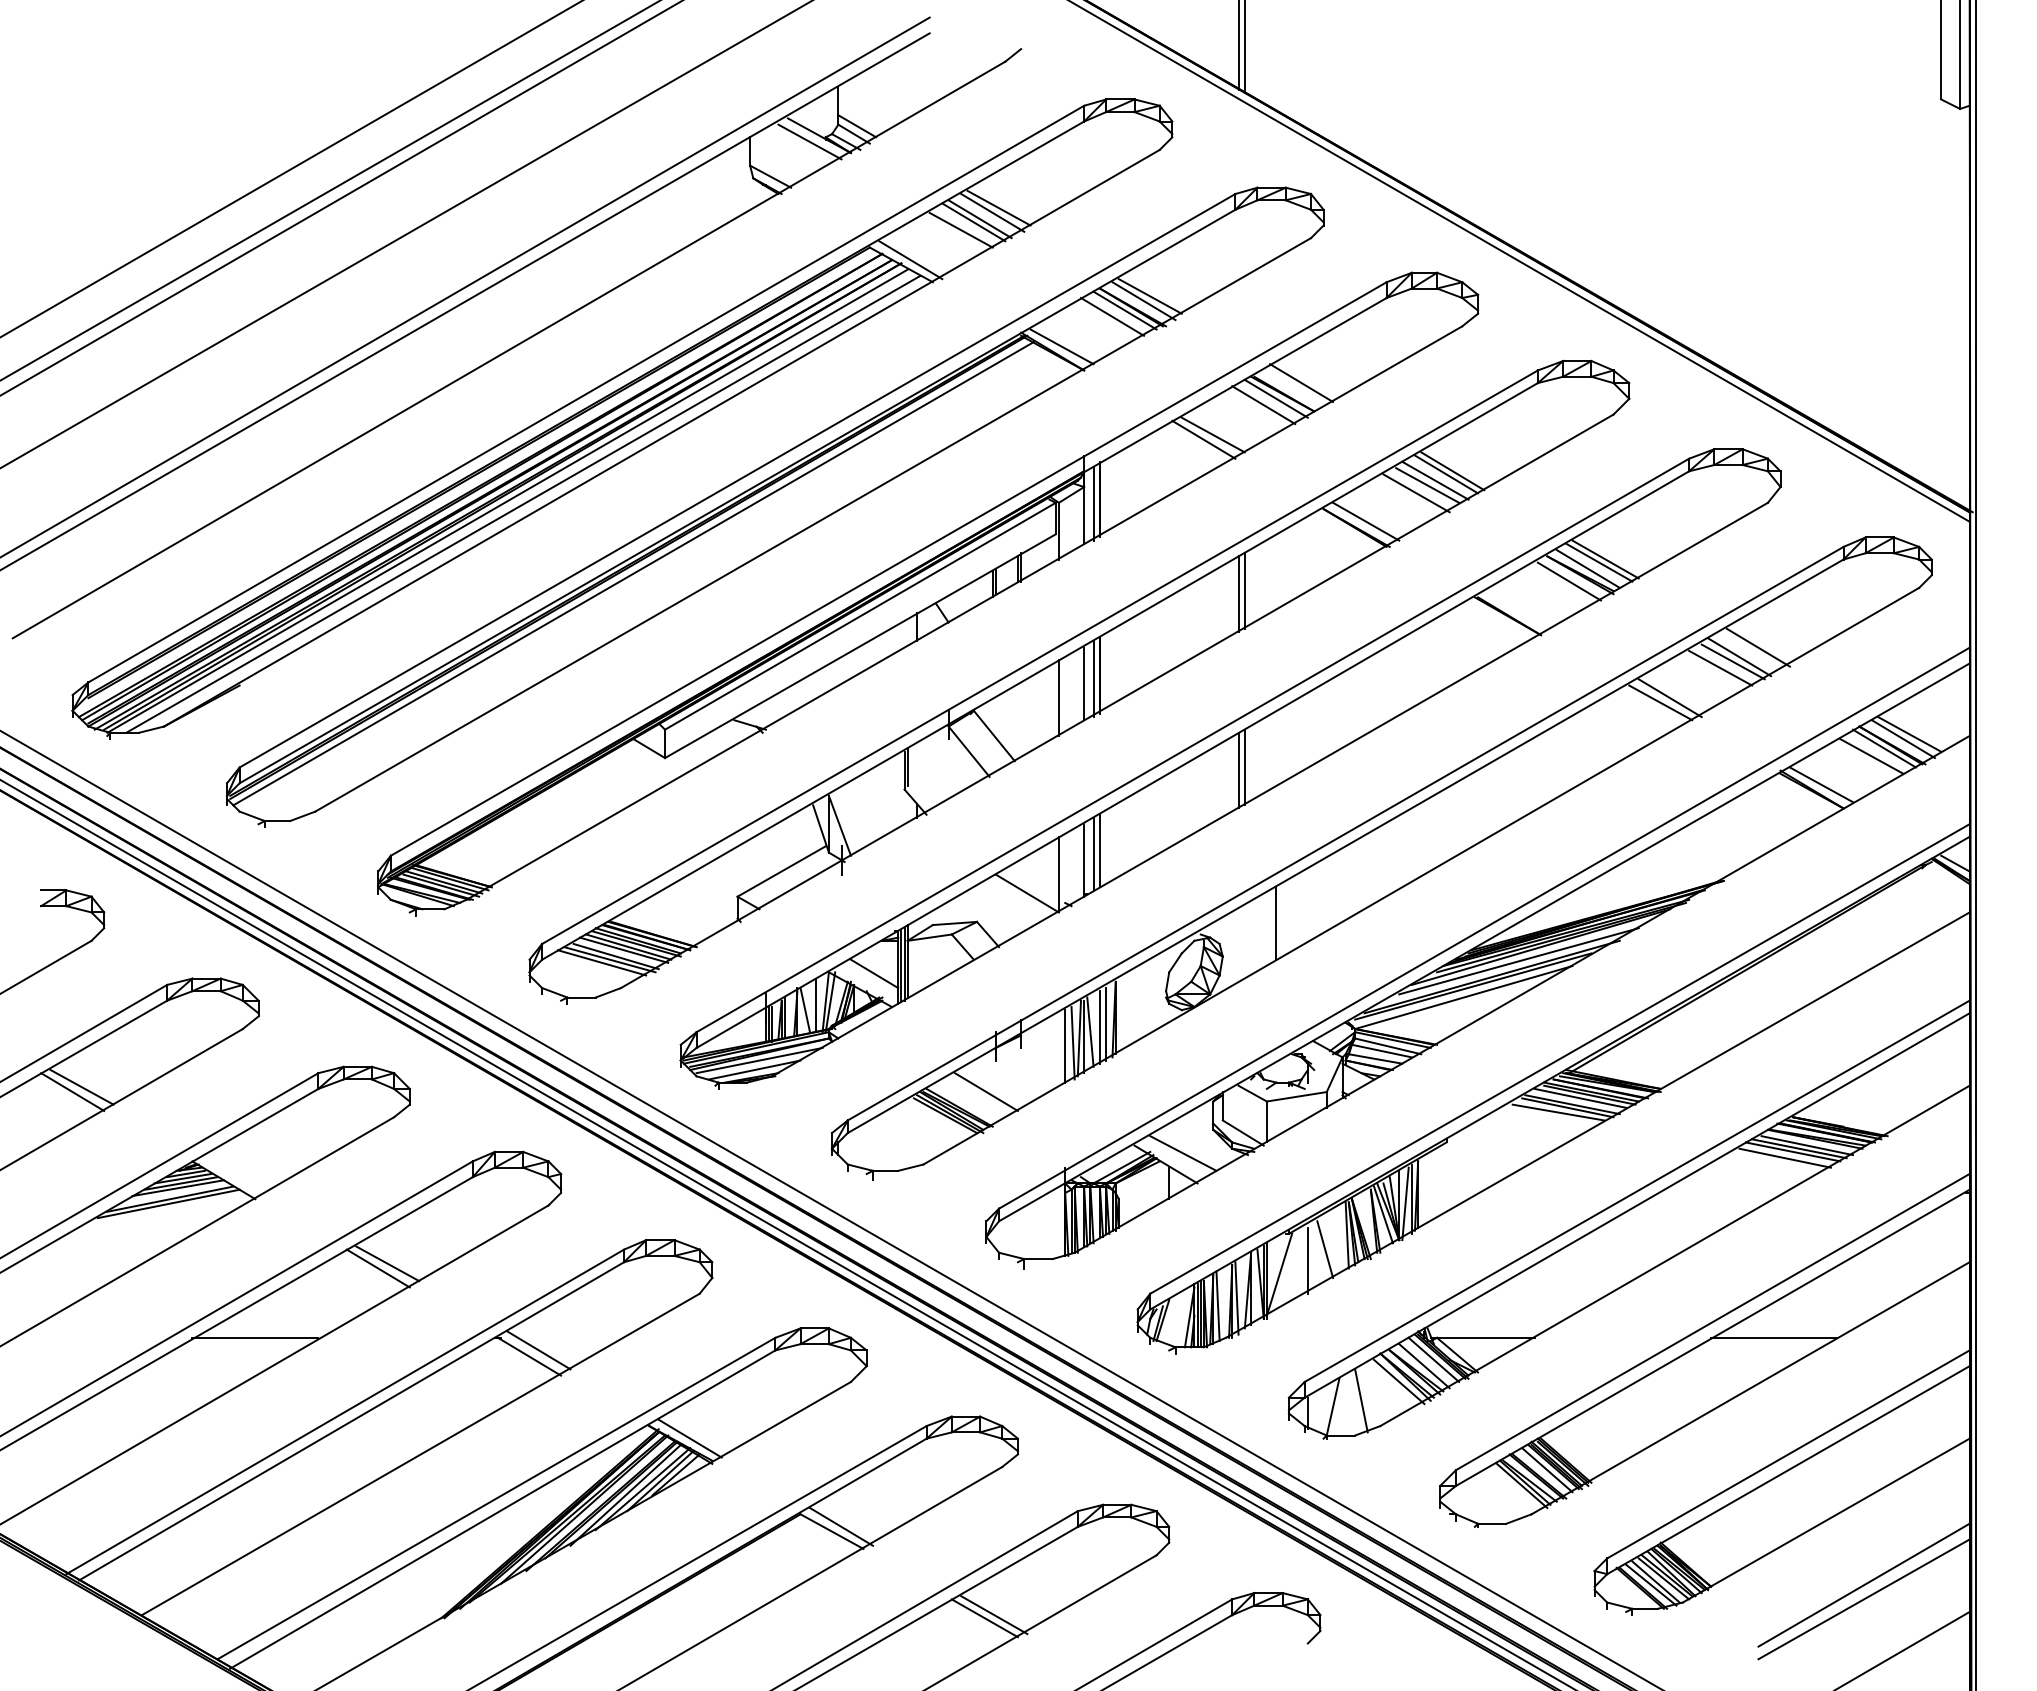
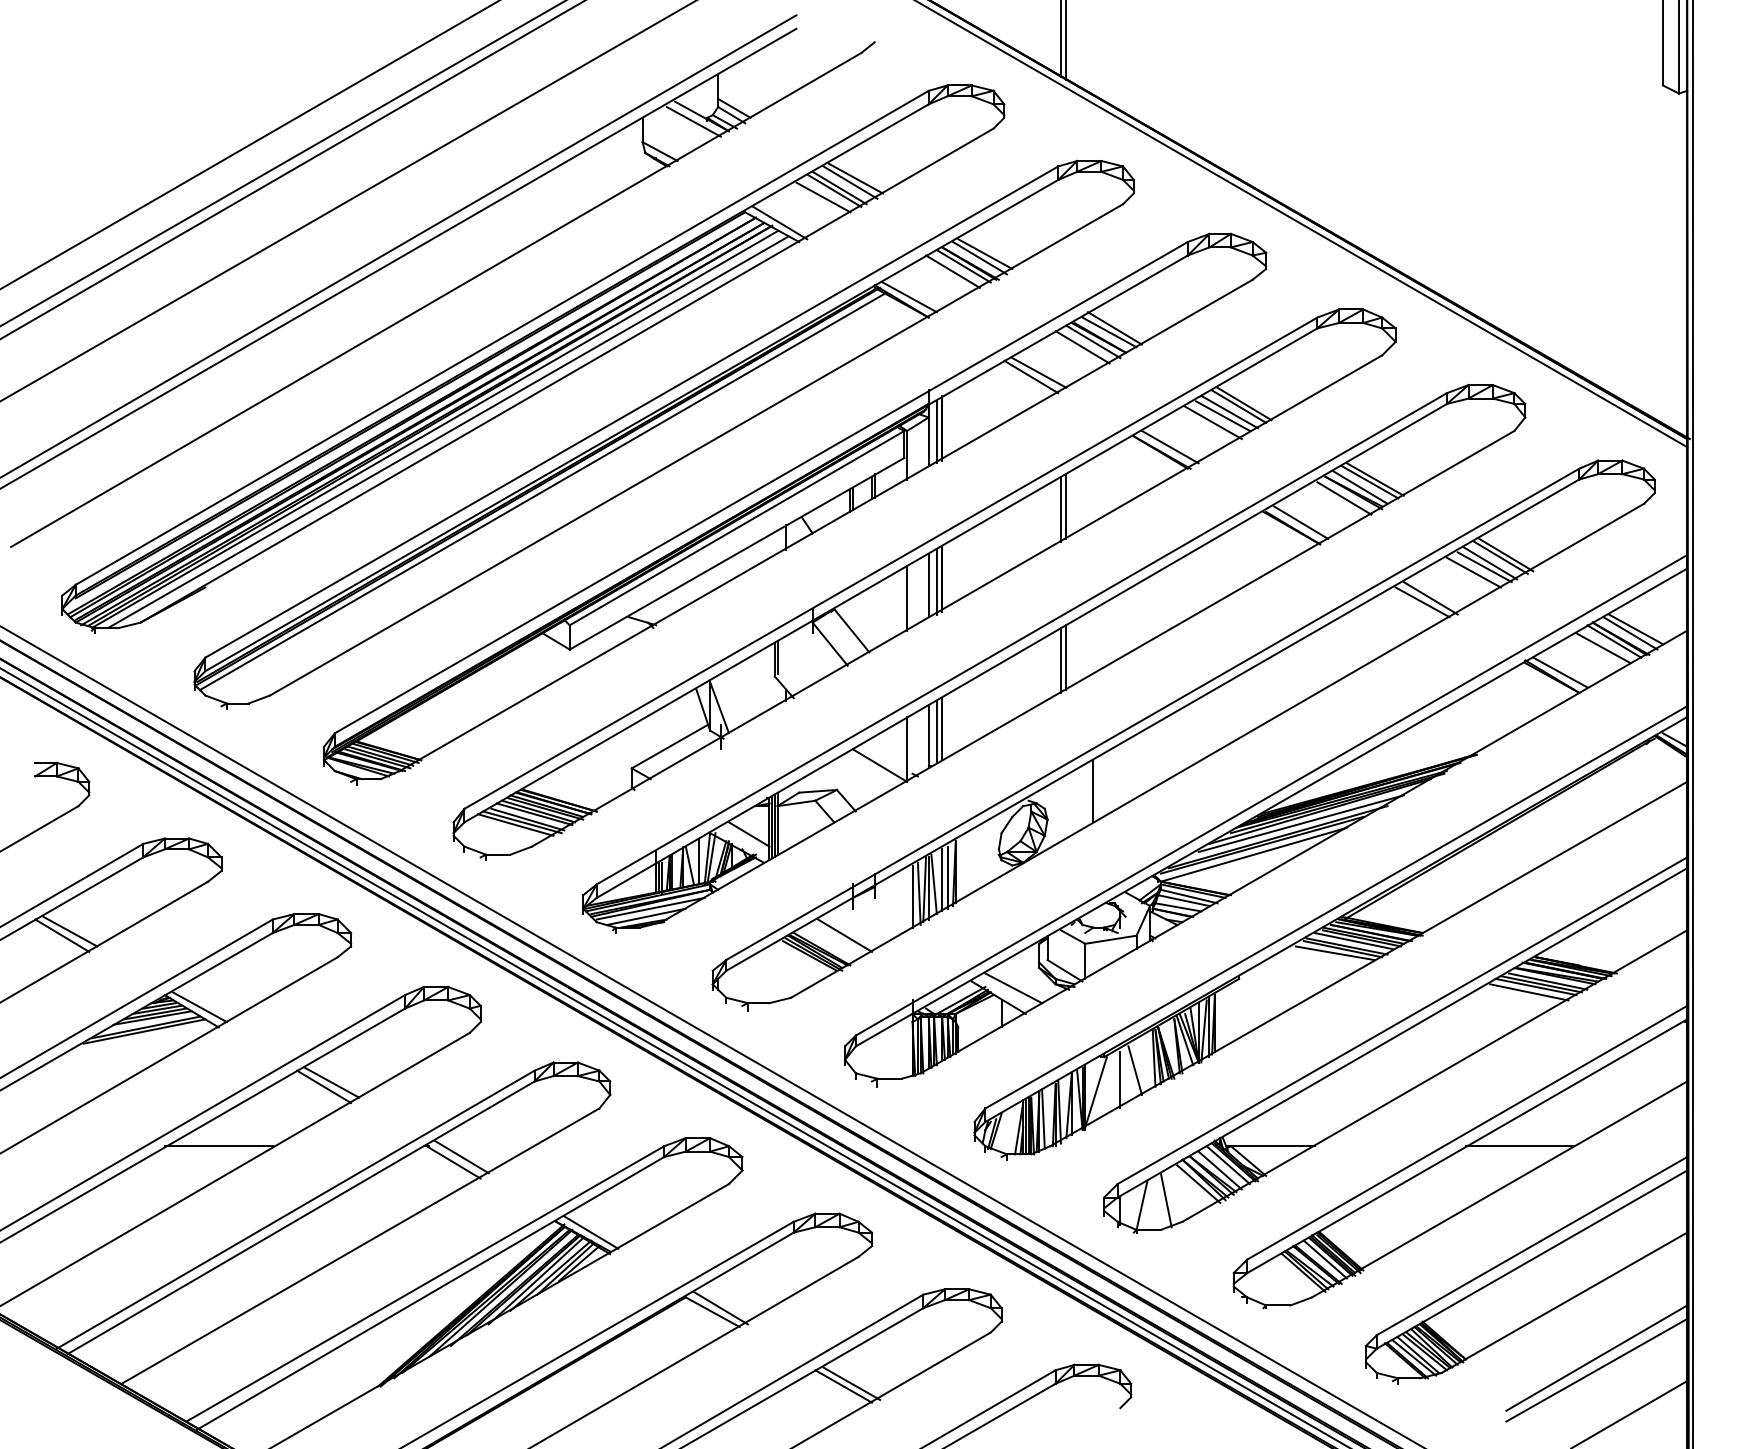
line: (1294, 387) -> (1108, 332), added
line: (1518, 609) -> (1300, 522), added
line: (1751, 650) -> (1500, 557), added
line: (232, 1175) -> (199, 1007), added

